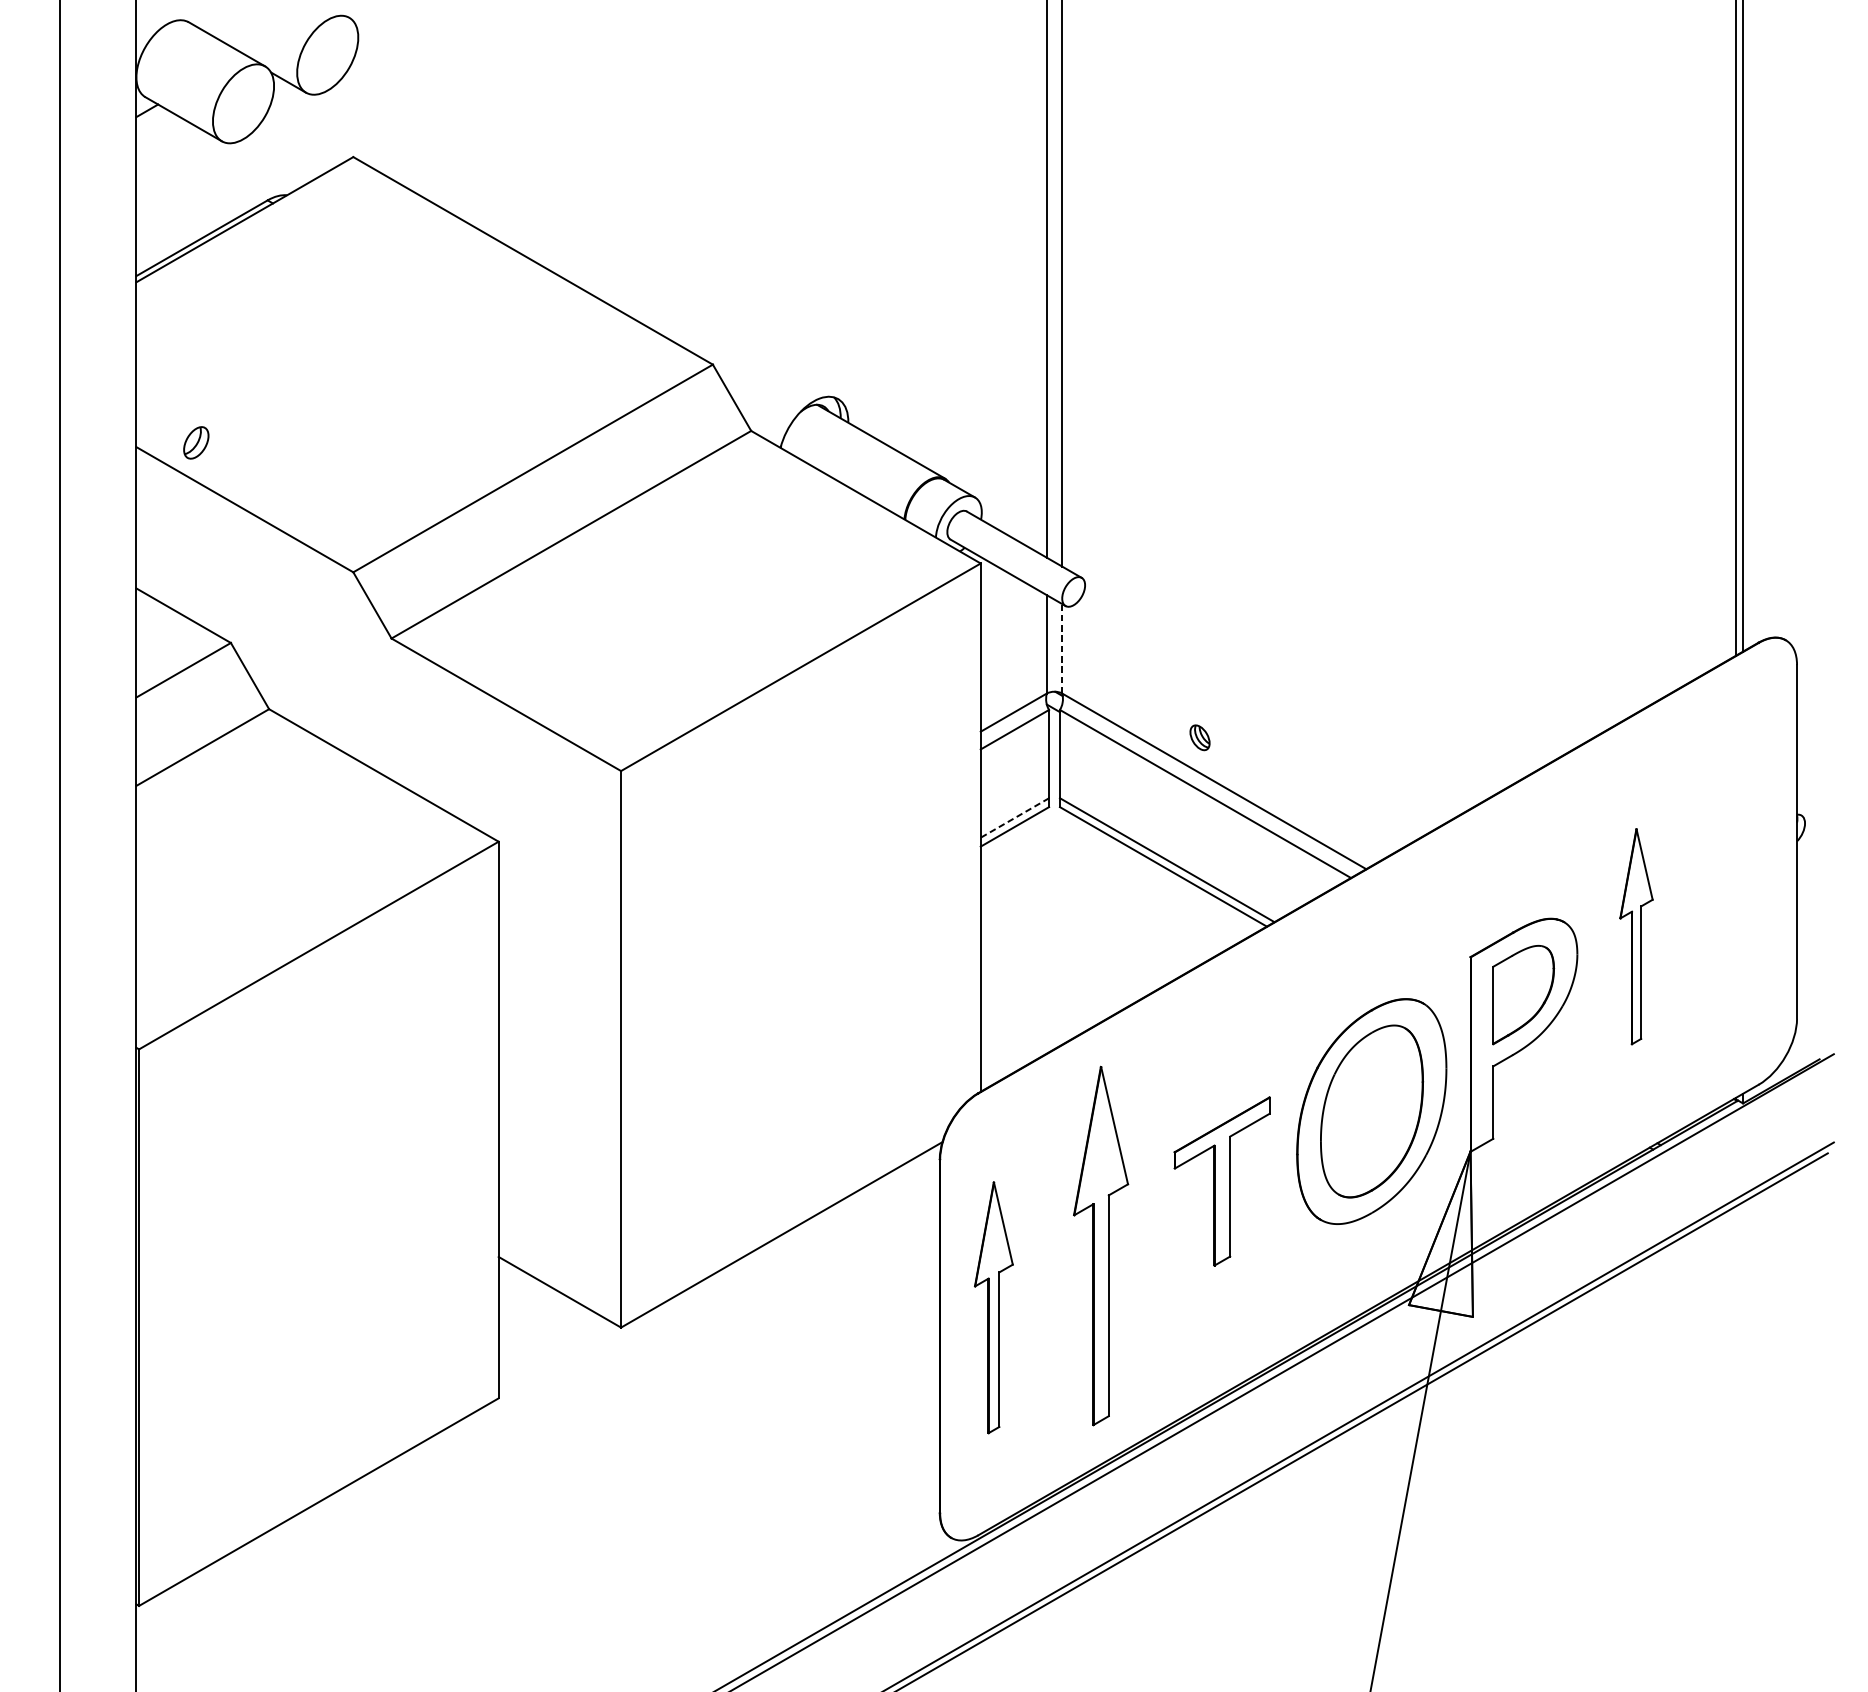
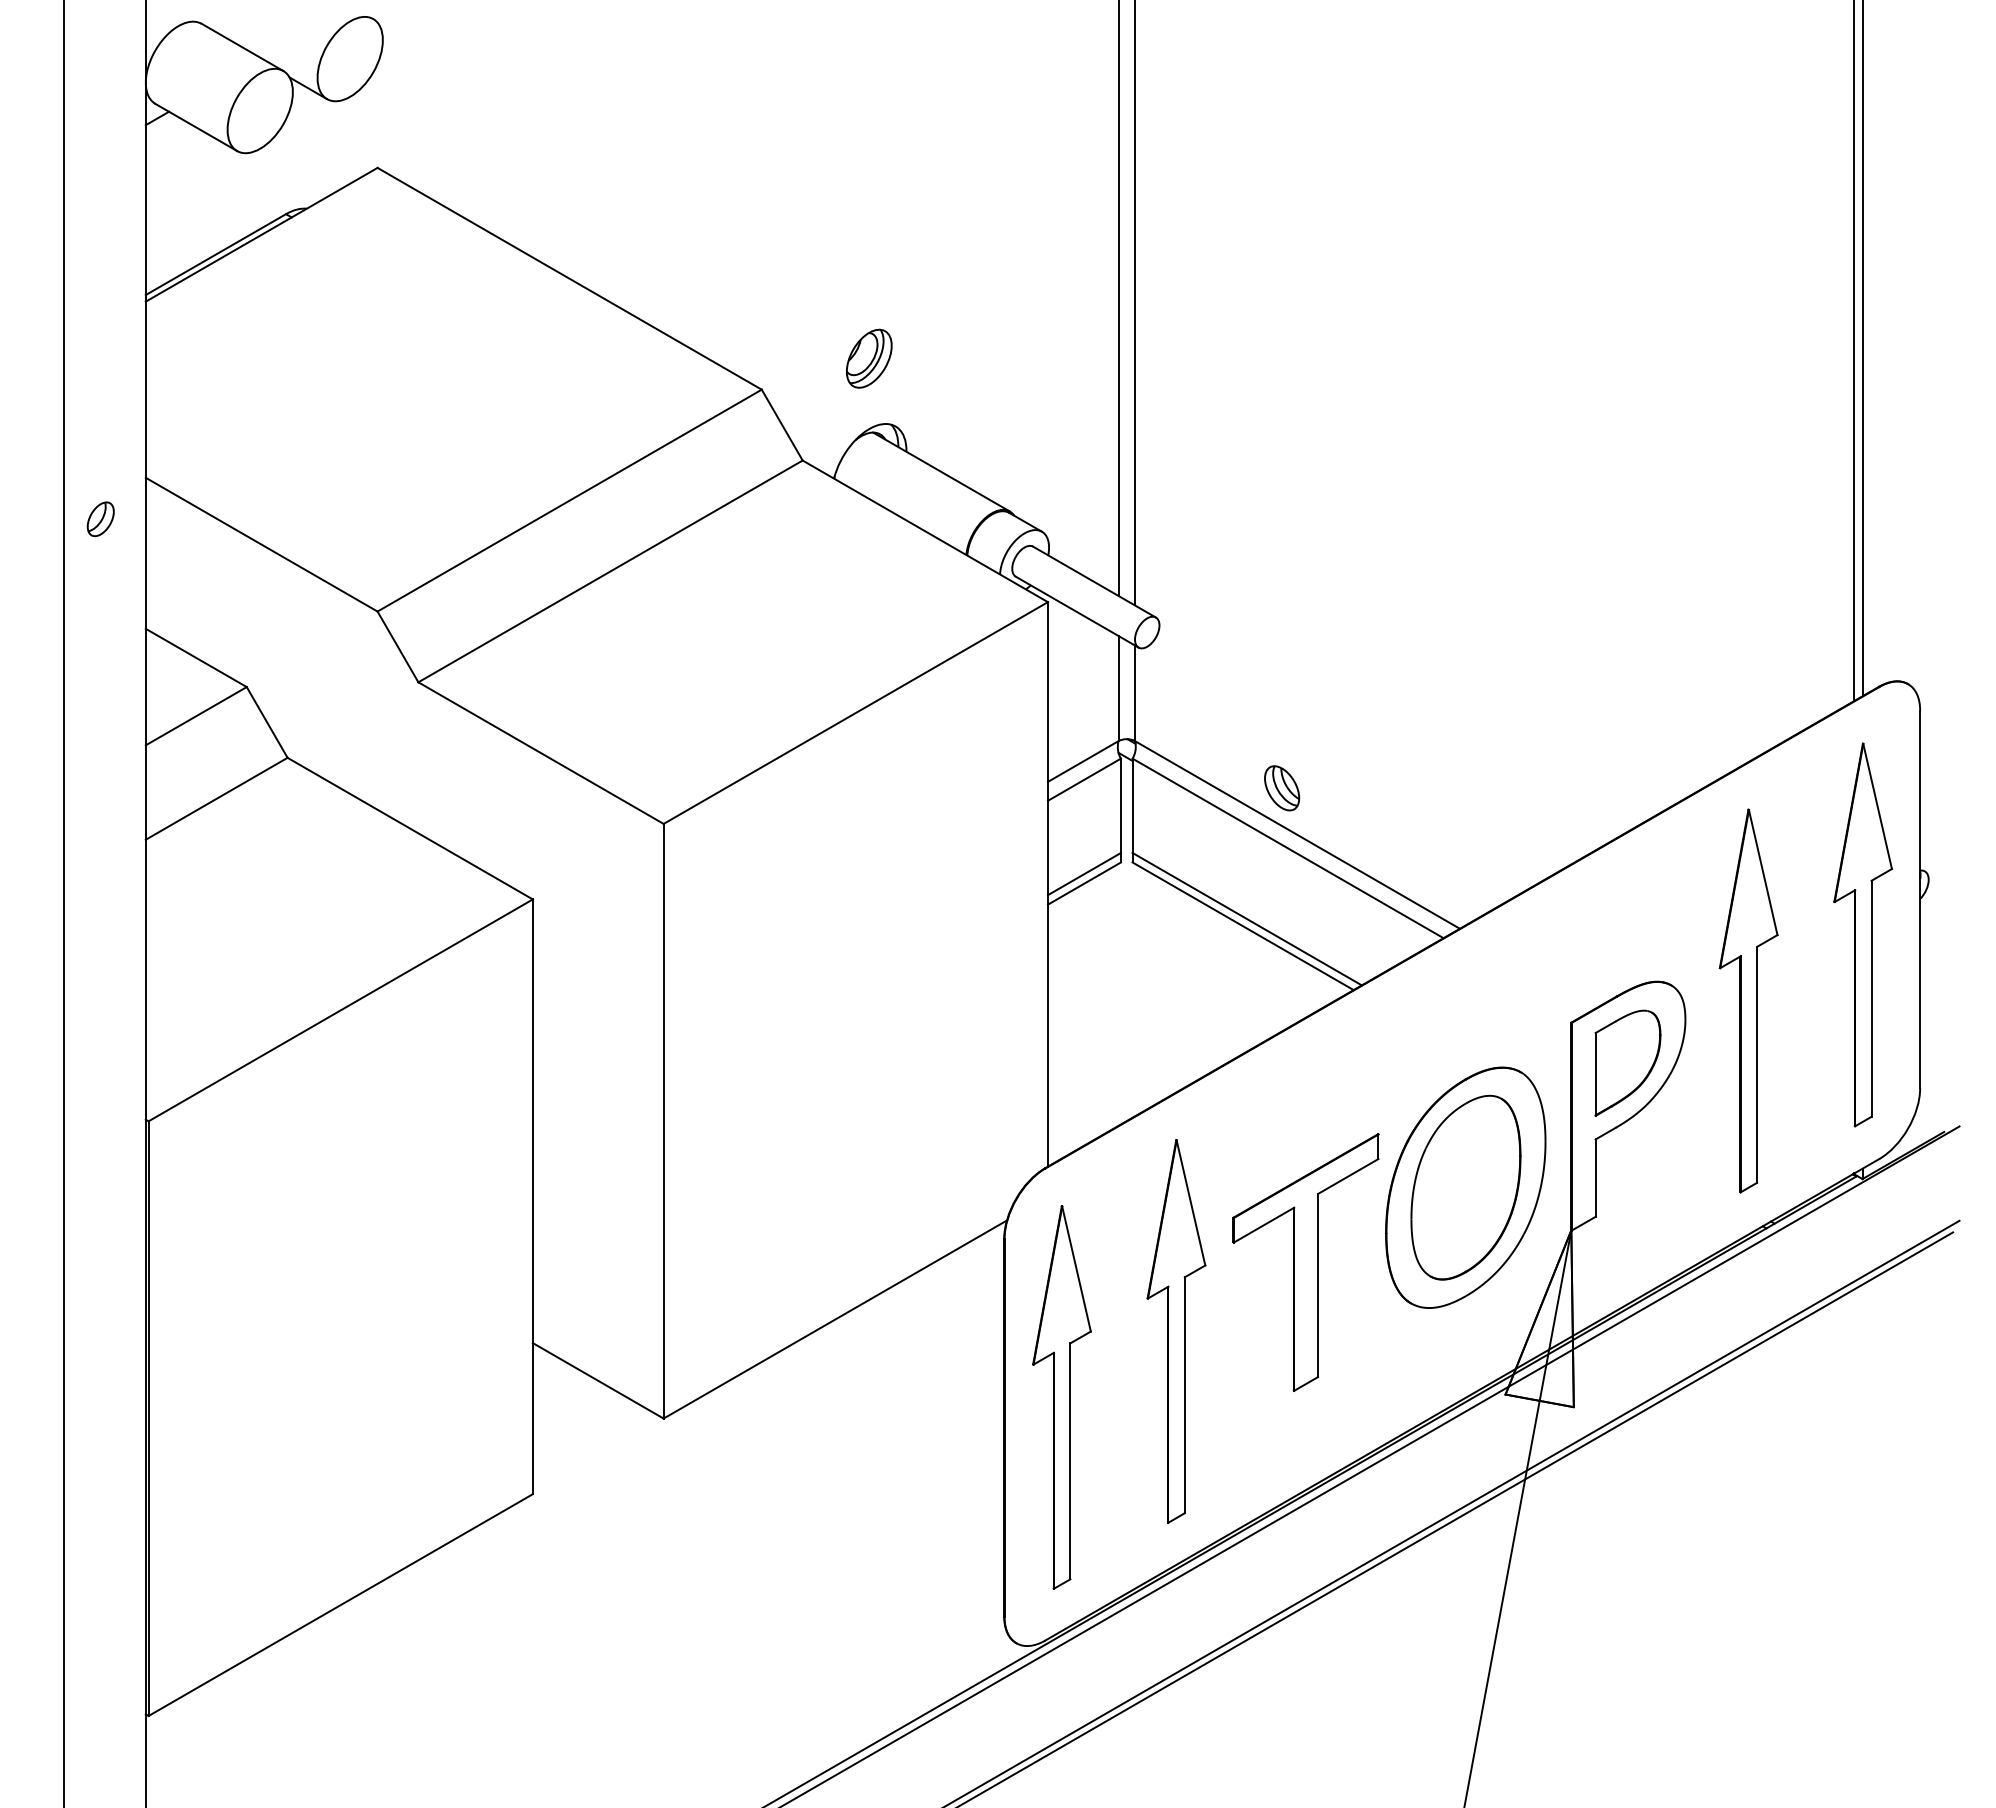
part: (813, 335) -> (869, 358), added
part: (196, 443) -> (100, 519), moved
line: (1061, 648) -> (1134, 693), dashed -> solid
part: (1200, 737) -> (1282, 788), size x1.67
line: (1014, 818) -> (1084, 874), dashed -> solid
part: (1743, 874) -> (1862, 934), added
part: (1636, 936) -> (1748, 1000), size x1.67
part: (1221, 1181) -> (1305, 1262), size x1.43
part: (993, 1307) -> (1061, 1397), size x1.43

